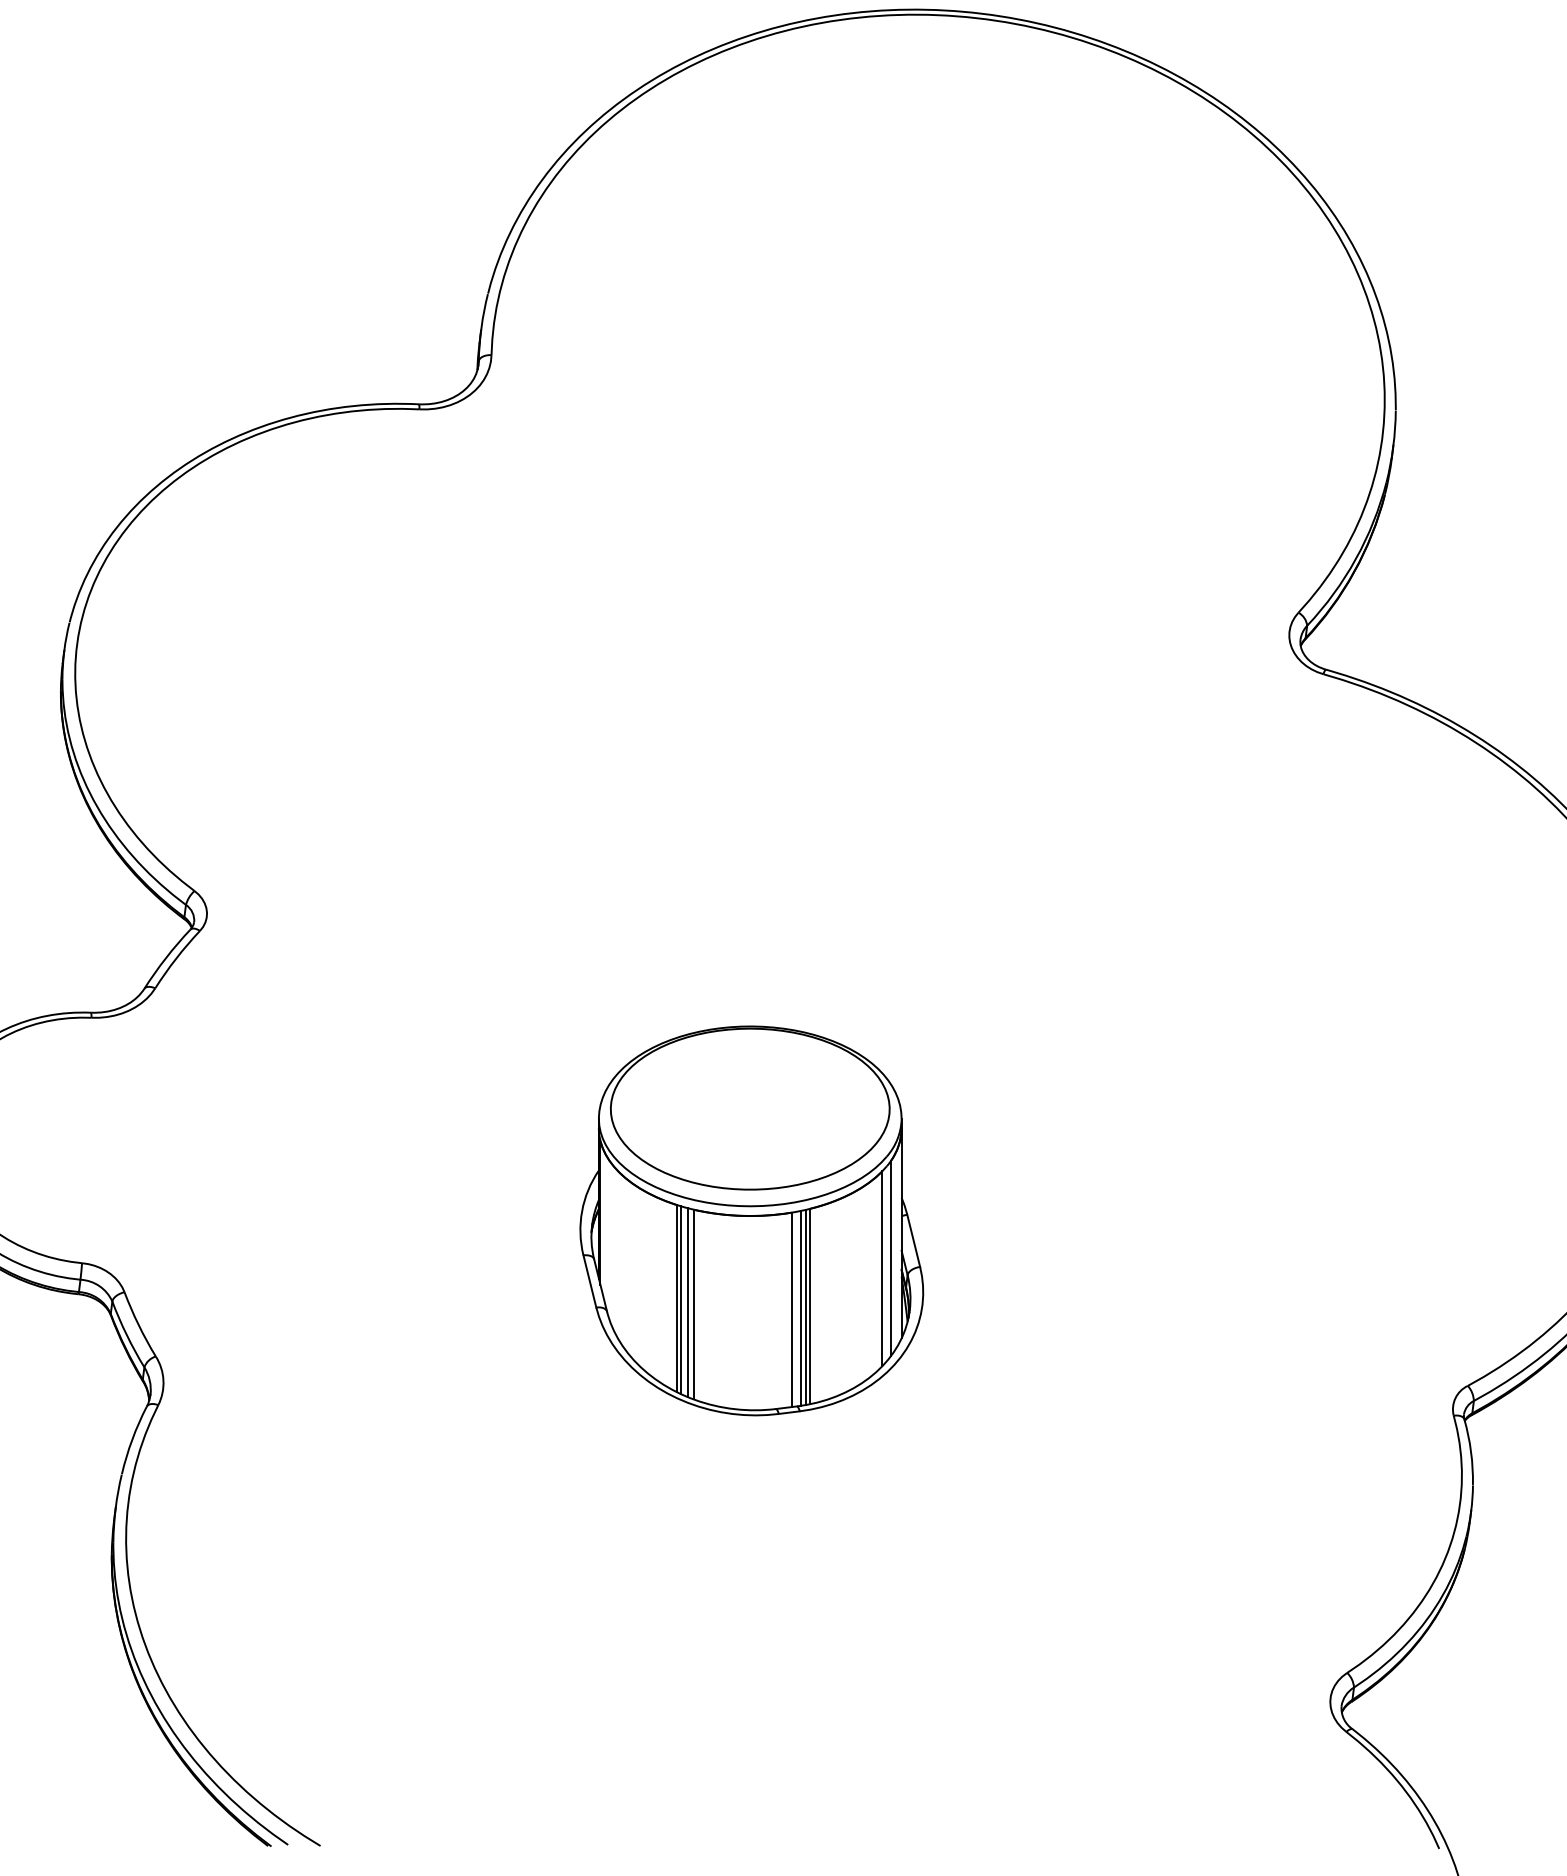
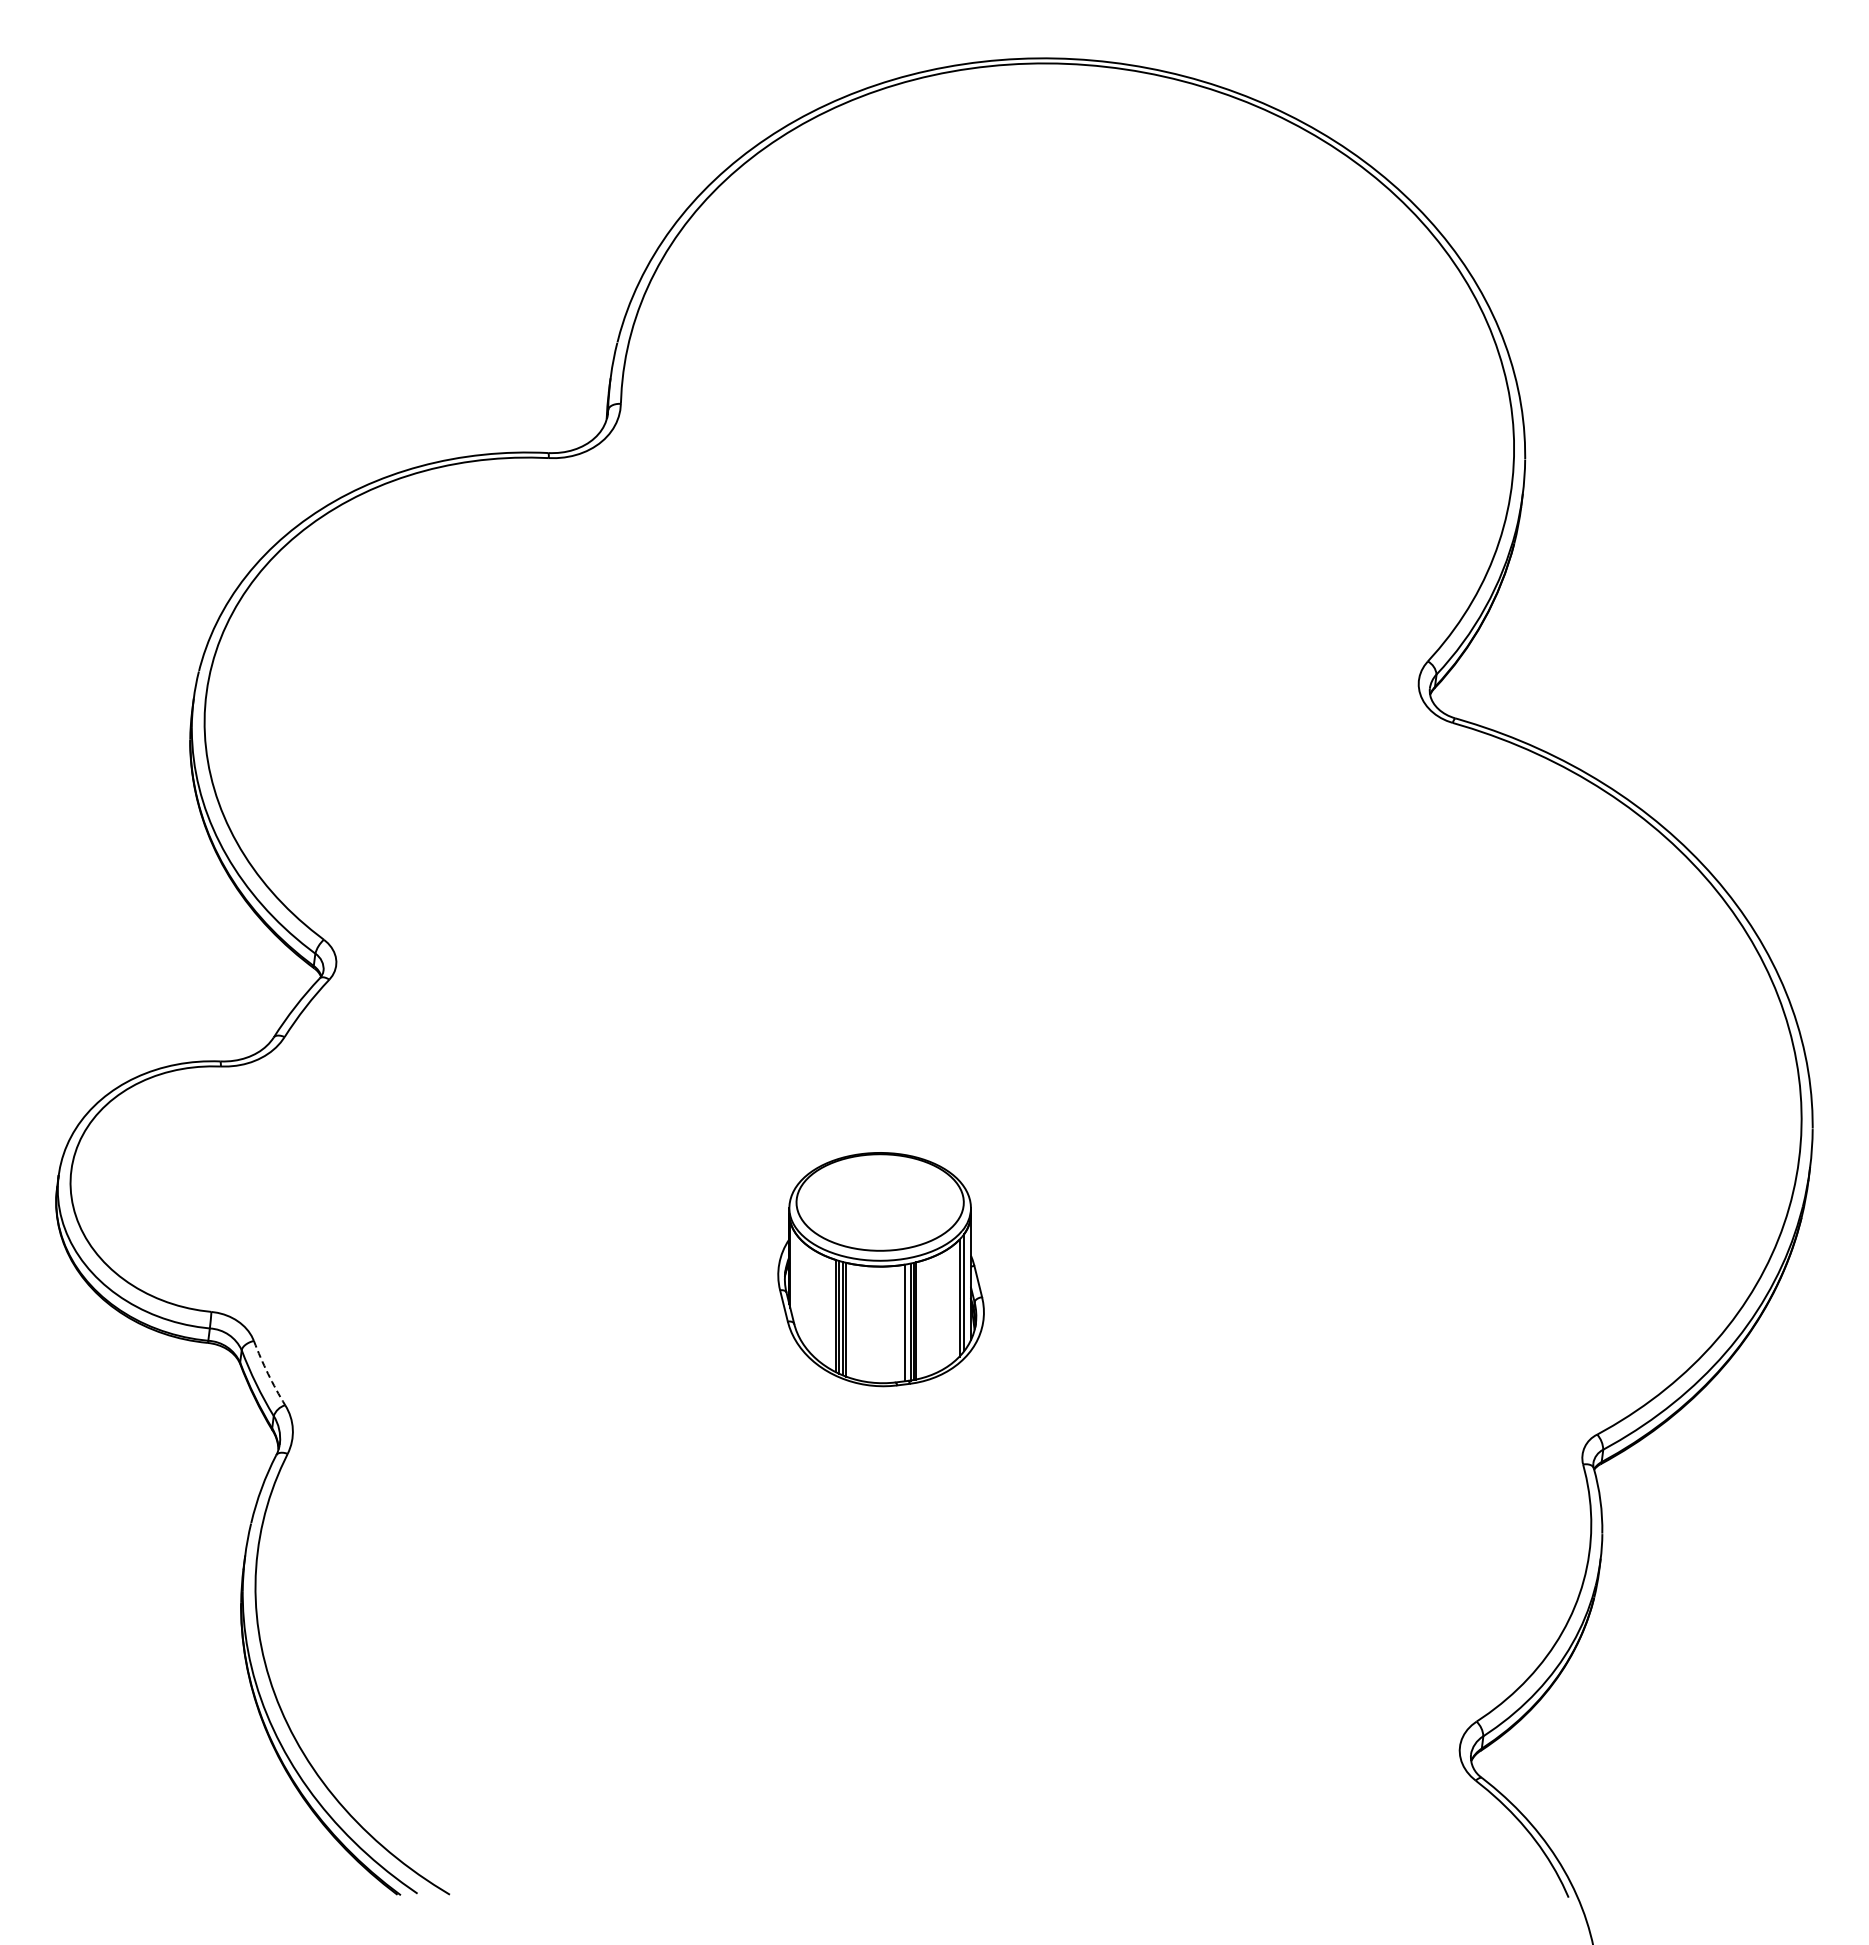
part: (751, 1220) -> (880, 1269), size x0.6
arc: (139, 1324) -> (268, 1373), solid -> dashed

